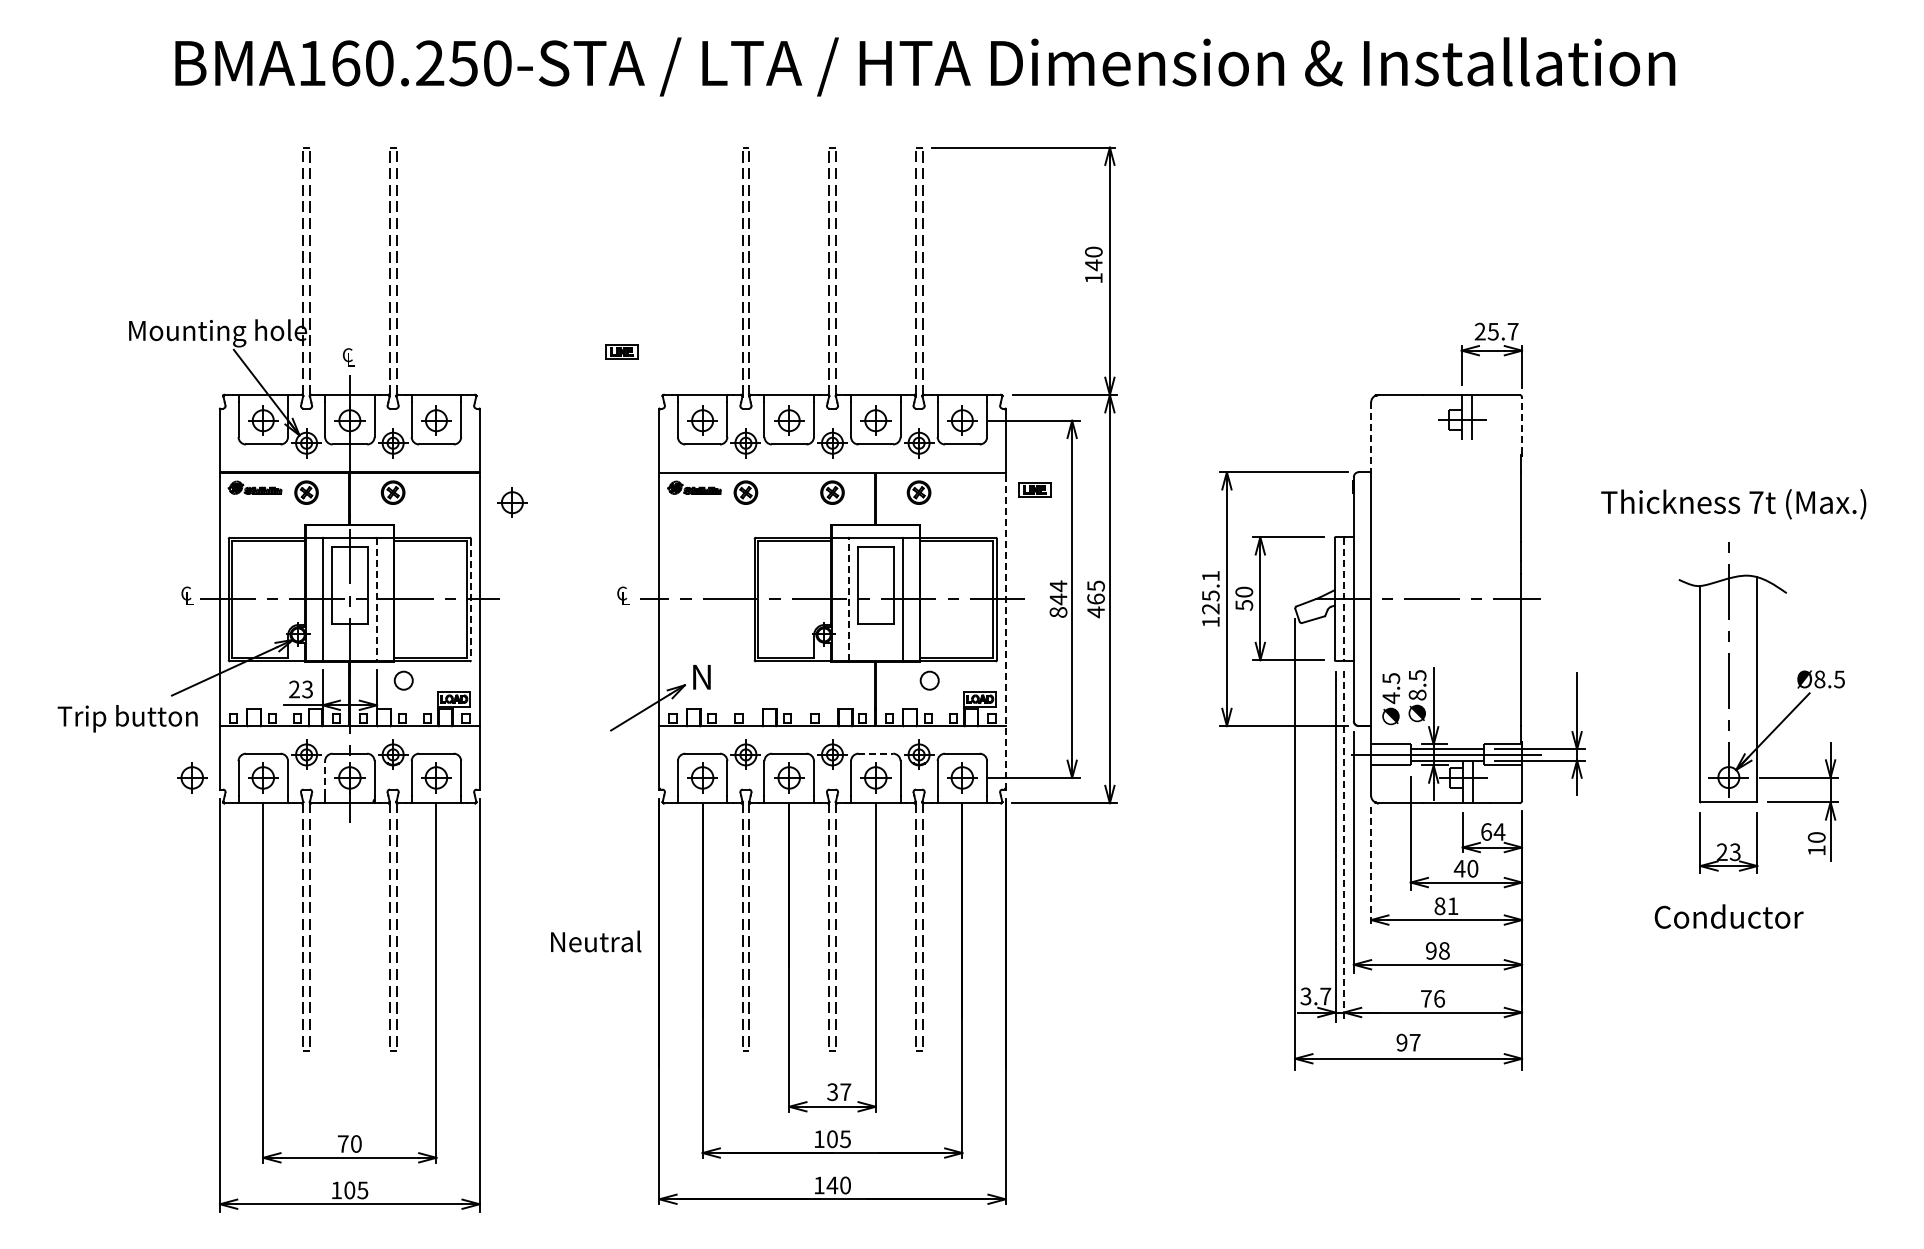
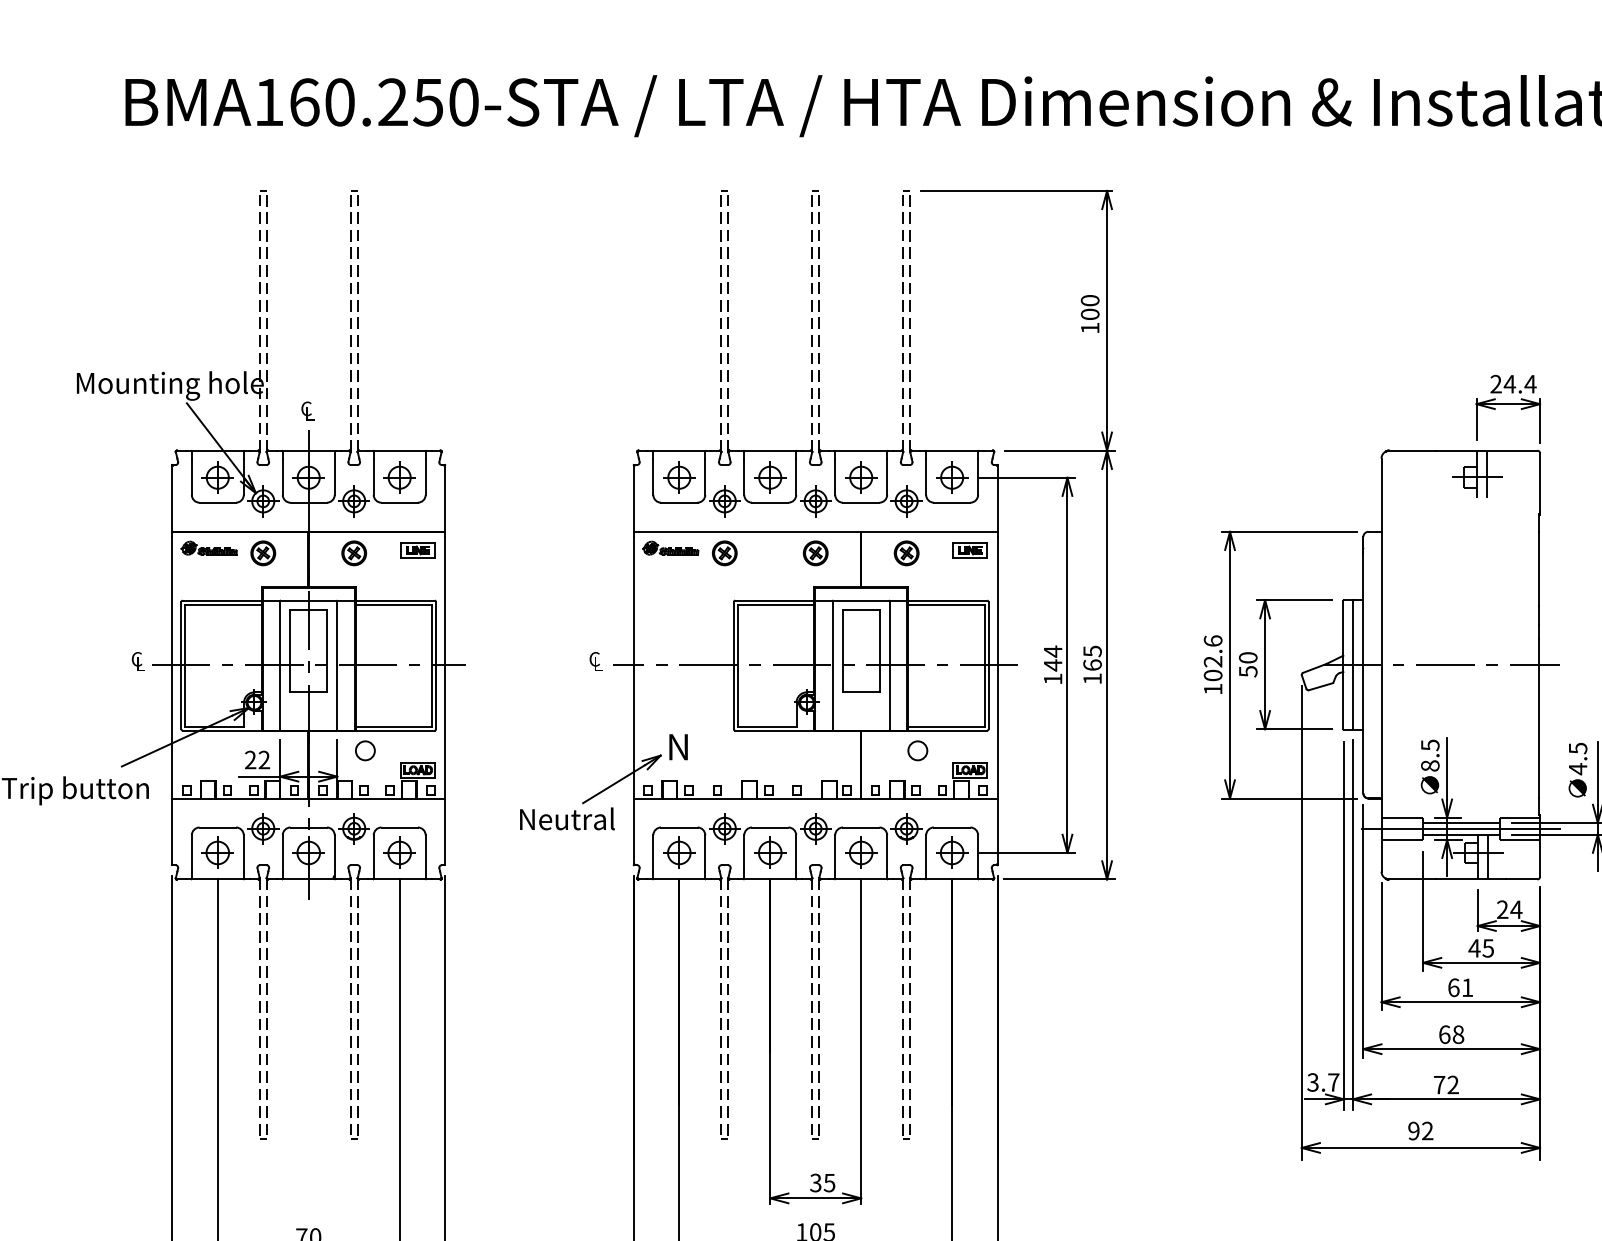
text: (1093, 265) -> (1089, 314), 140 -> 100
text: (1502, 331) -> (1519, 384), 25.7 -> 24.4
part: (621, 351) -> (417, 549), moved
line: (1522, 425) -> (1540, 482), dashed -> solid
line: (1371, 437) -> (1381, 495), dashed -> solid
part: (1034, 489) -> (970, 549), moved
part: (512, 502) -> (479, 563), removed
text: (1210, 592) -> (1212, 658), 125.1 -> 102.6
line: (471, 599) -> (436, 665), dashed -> solid
line: (848, 599) -> (832, 665), dashed -> solid
line: (1343, 599) -> (1352, 665), dashed -> solid
line: (377, 600) -> (337, 666), dashed -> solid
text: (1058, 612) -> (1053, 679), 844 -> 144
text: (1095, 612) -> (1091, 679), 465 -> 165
line: (1005, 632) -> (997, 700), dashed -> solid
text: (307, 689) -> (264, 760), 23 -> 22
text: (1391, 699) -> (1578, 770), moved
line: (876, 753) -> (861, 827), dashed -> solid
part: (192, 777) -> (143, 852), removed
line: (325, 777) -> (283, 852), dashed -> solid
text: (1486, 831) -> (1502, 909), 64 -> 24
line: (1343, 846) -> (1352, 924), dashed -> solid
line: (1371, 867) -> (1381, 947), dashed -> solid
text: (1472, 868) -> (1487, 948), 40 -> 45
text: (1439, 905) -> (1453, 986), 81 -> 61
text: (596, 941) -> (567, 818), moved
text: (1430, 950) -> (1443, 1034), 98 -> 68
text: (1439, 998) -> (1453, 1084), 76 -> 72
text: (1414, 1042) -> (1427, 1130), 97 -> 92
text: (845, 1092) -> (829, 1183), 37 -> 35

